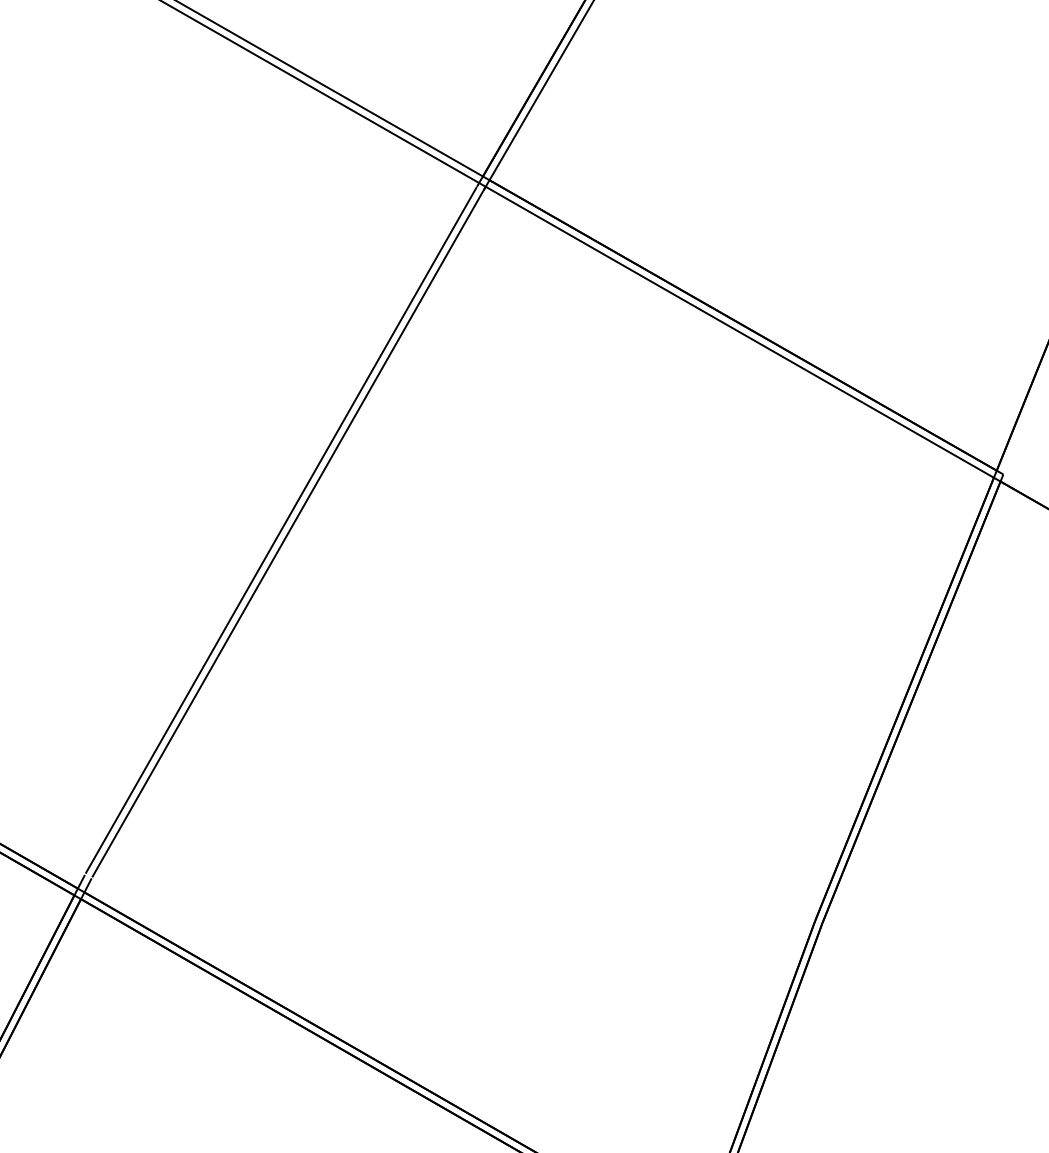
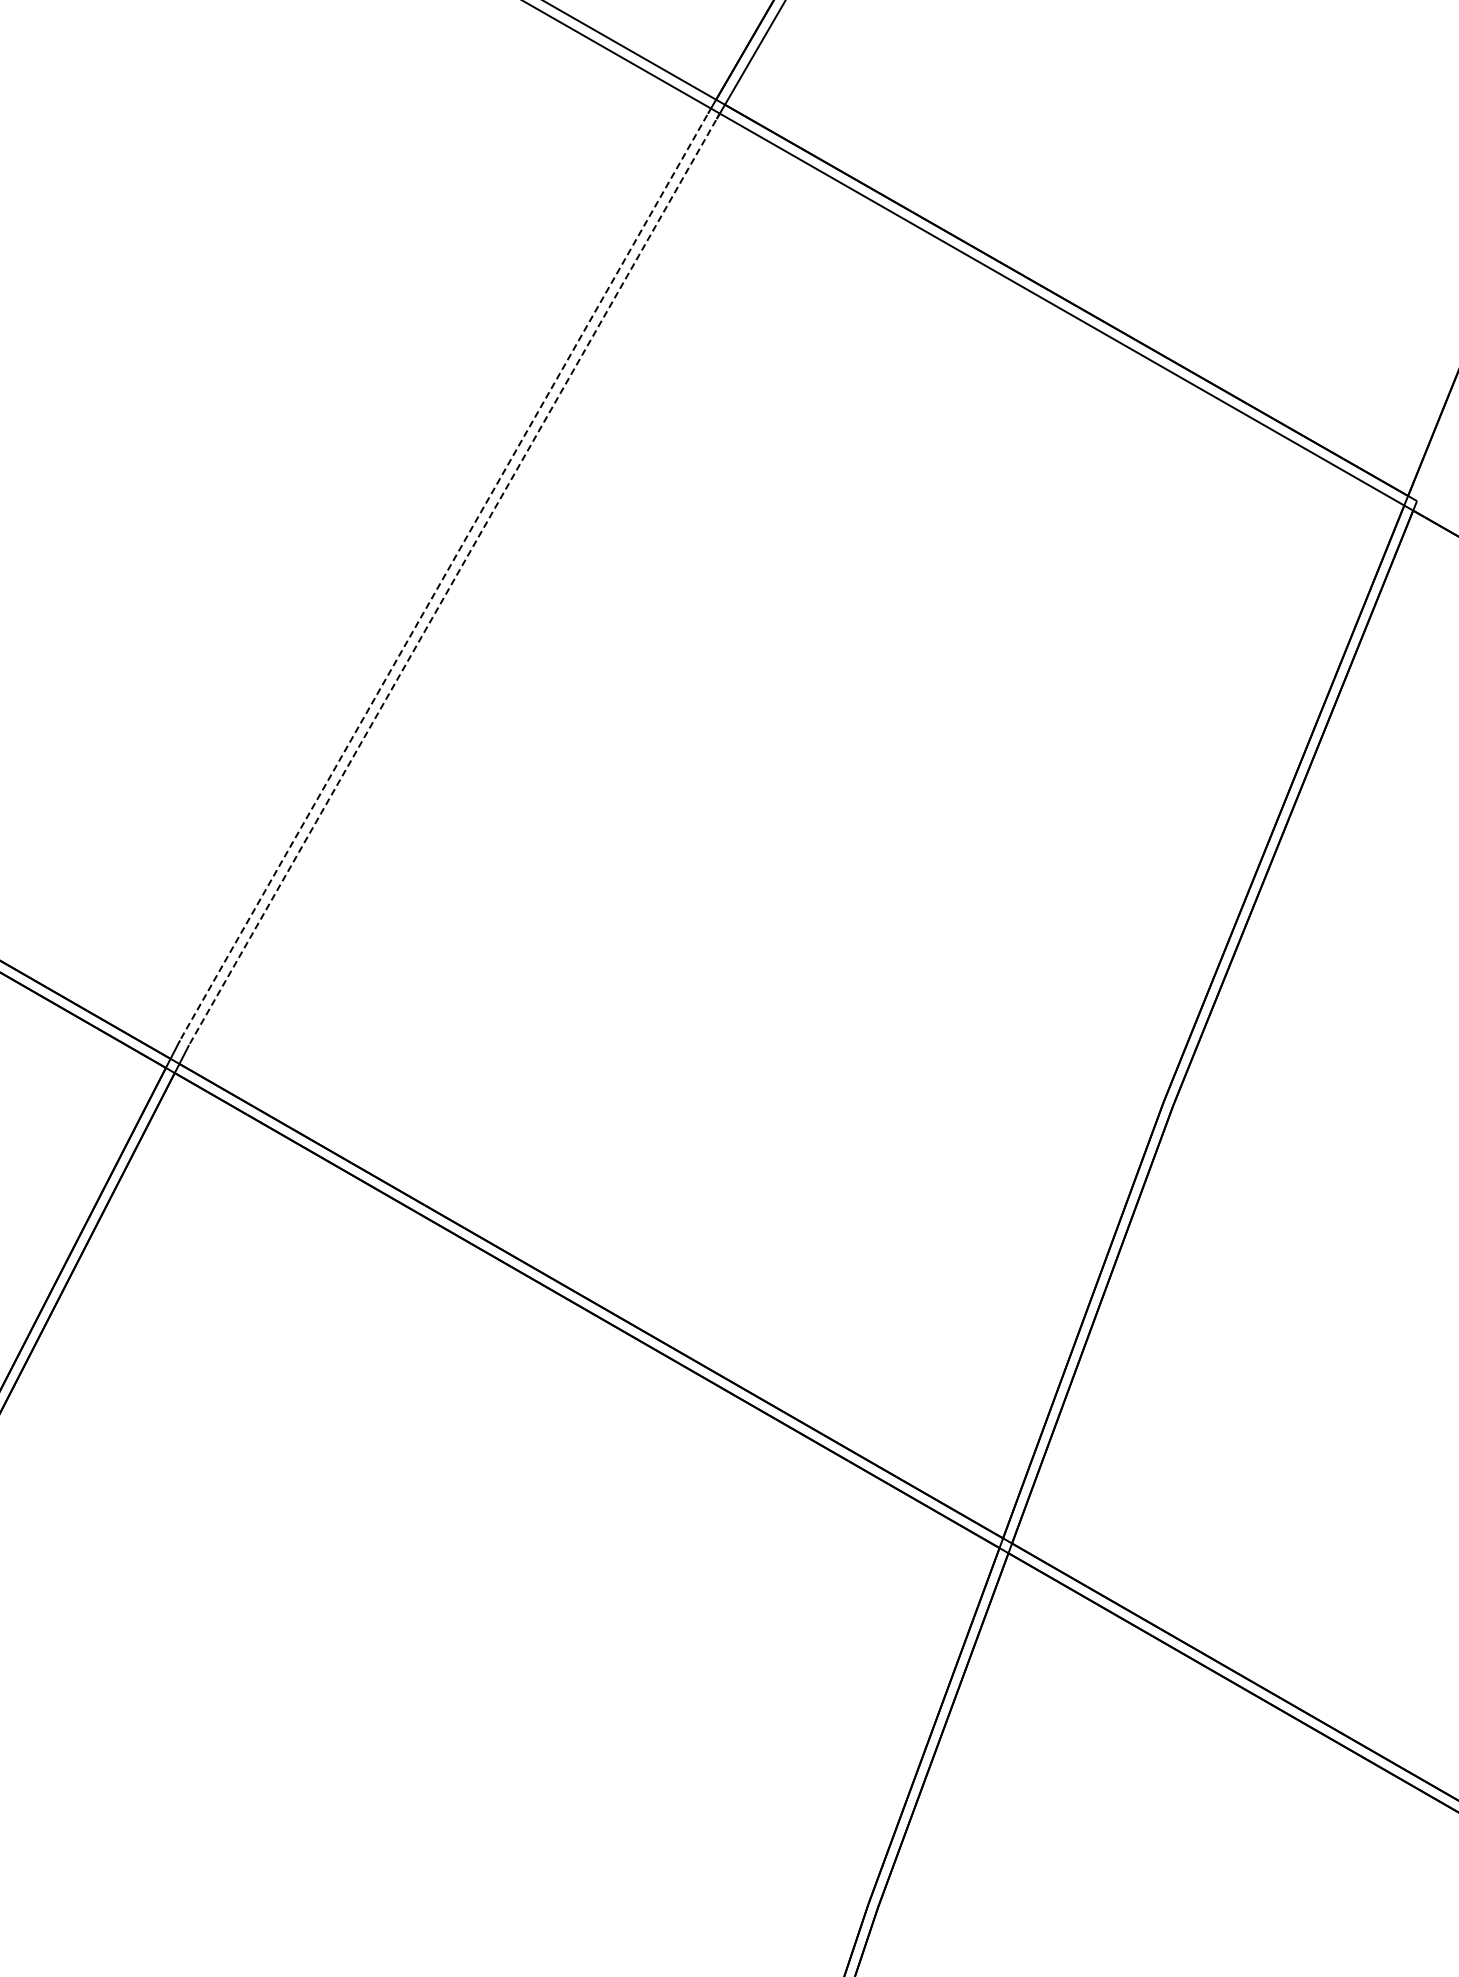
line: (281, 529) -> (444, 575), solid -> dashed
line: (287, 534) -> (453, 581), solid -> dashed

